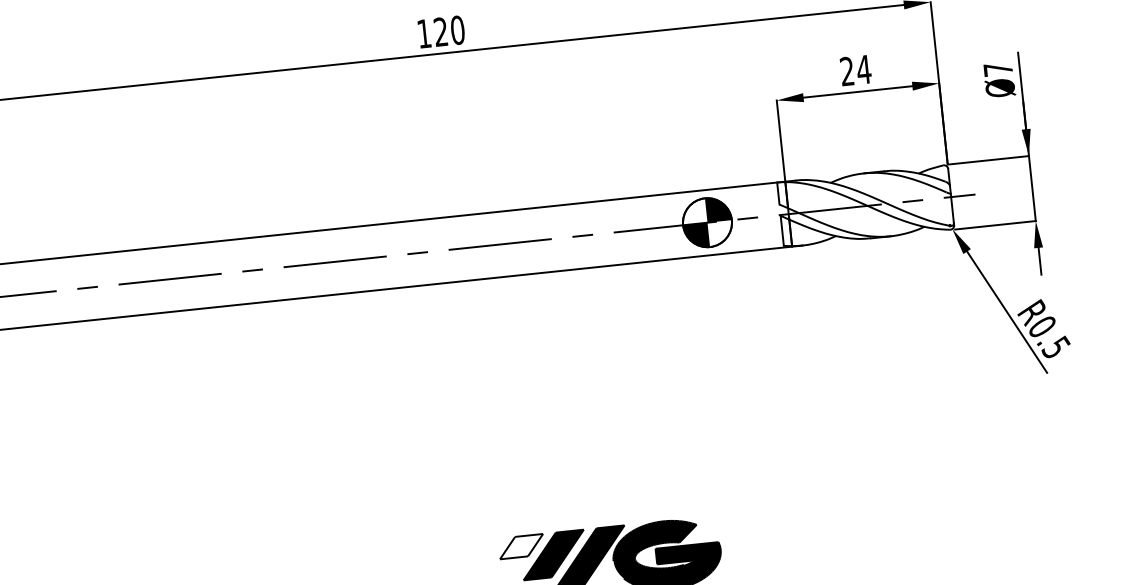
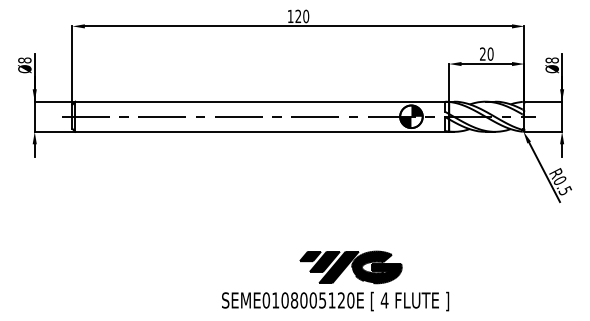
text: (863, 68) -> (490, 53), 24 -> 20
text: (996, 69) -> (551, 60), Ø7 -> Ø8
fill: (521, 546) -> (310, 256), added

